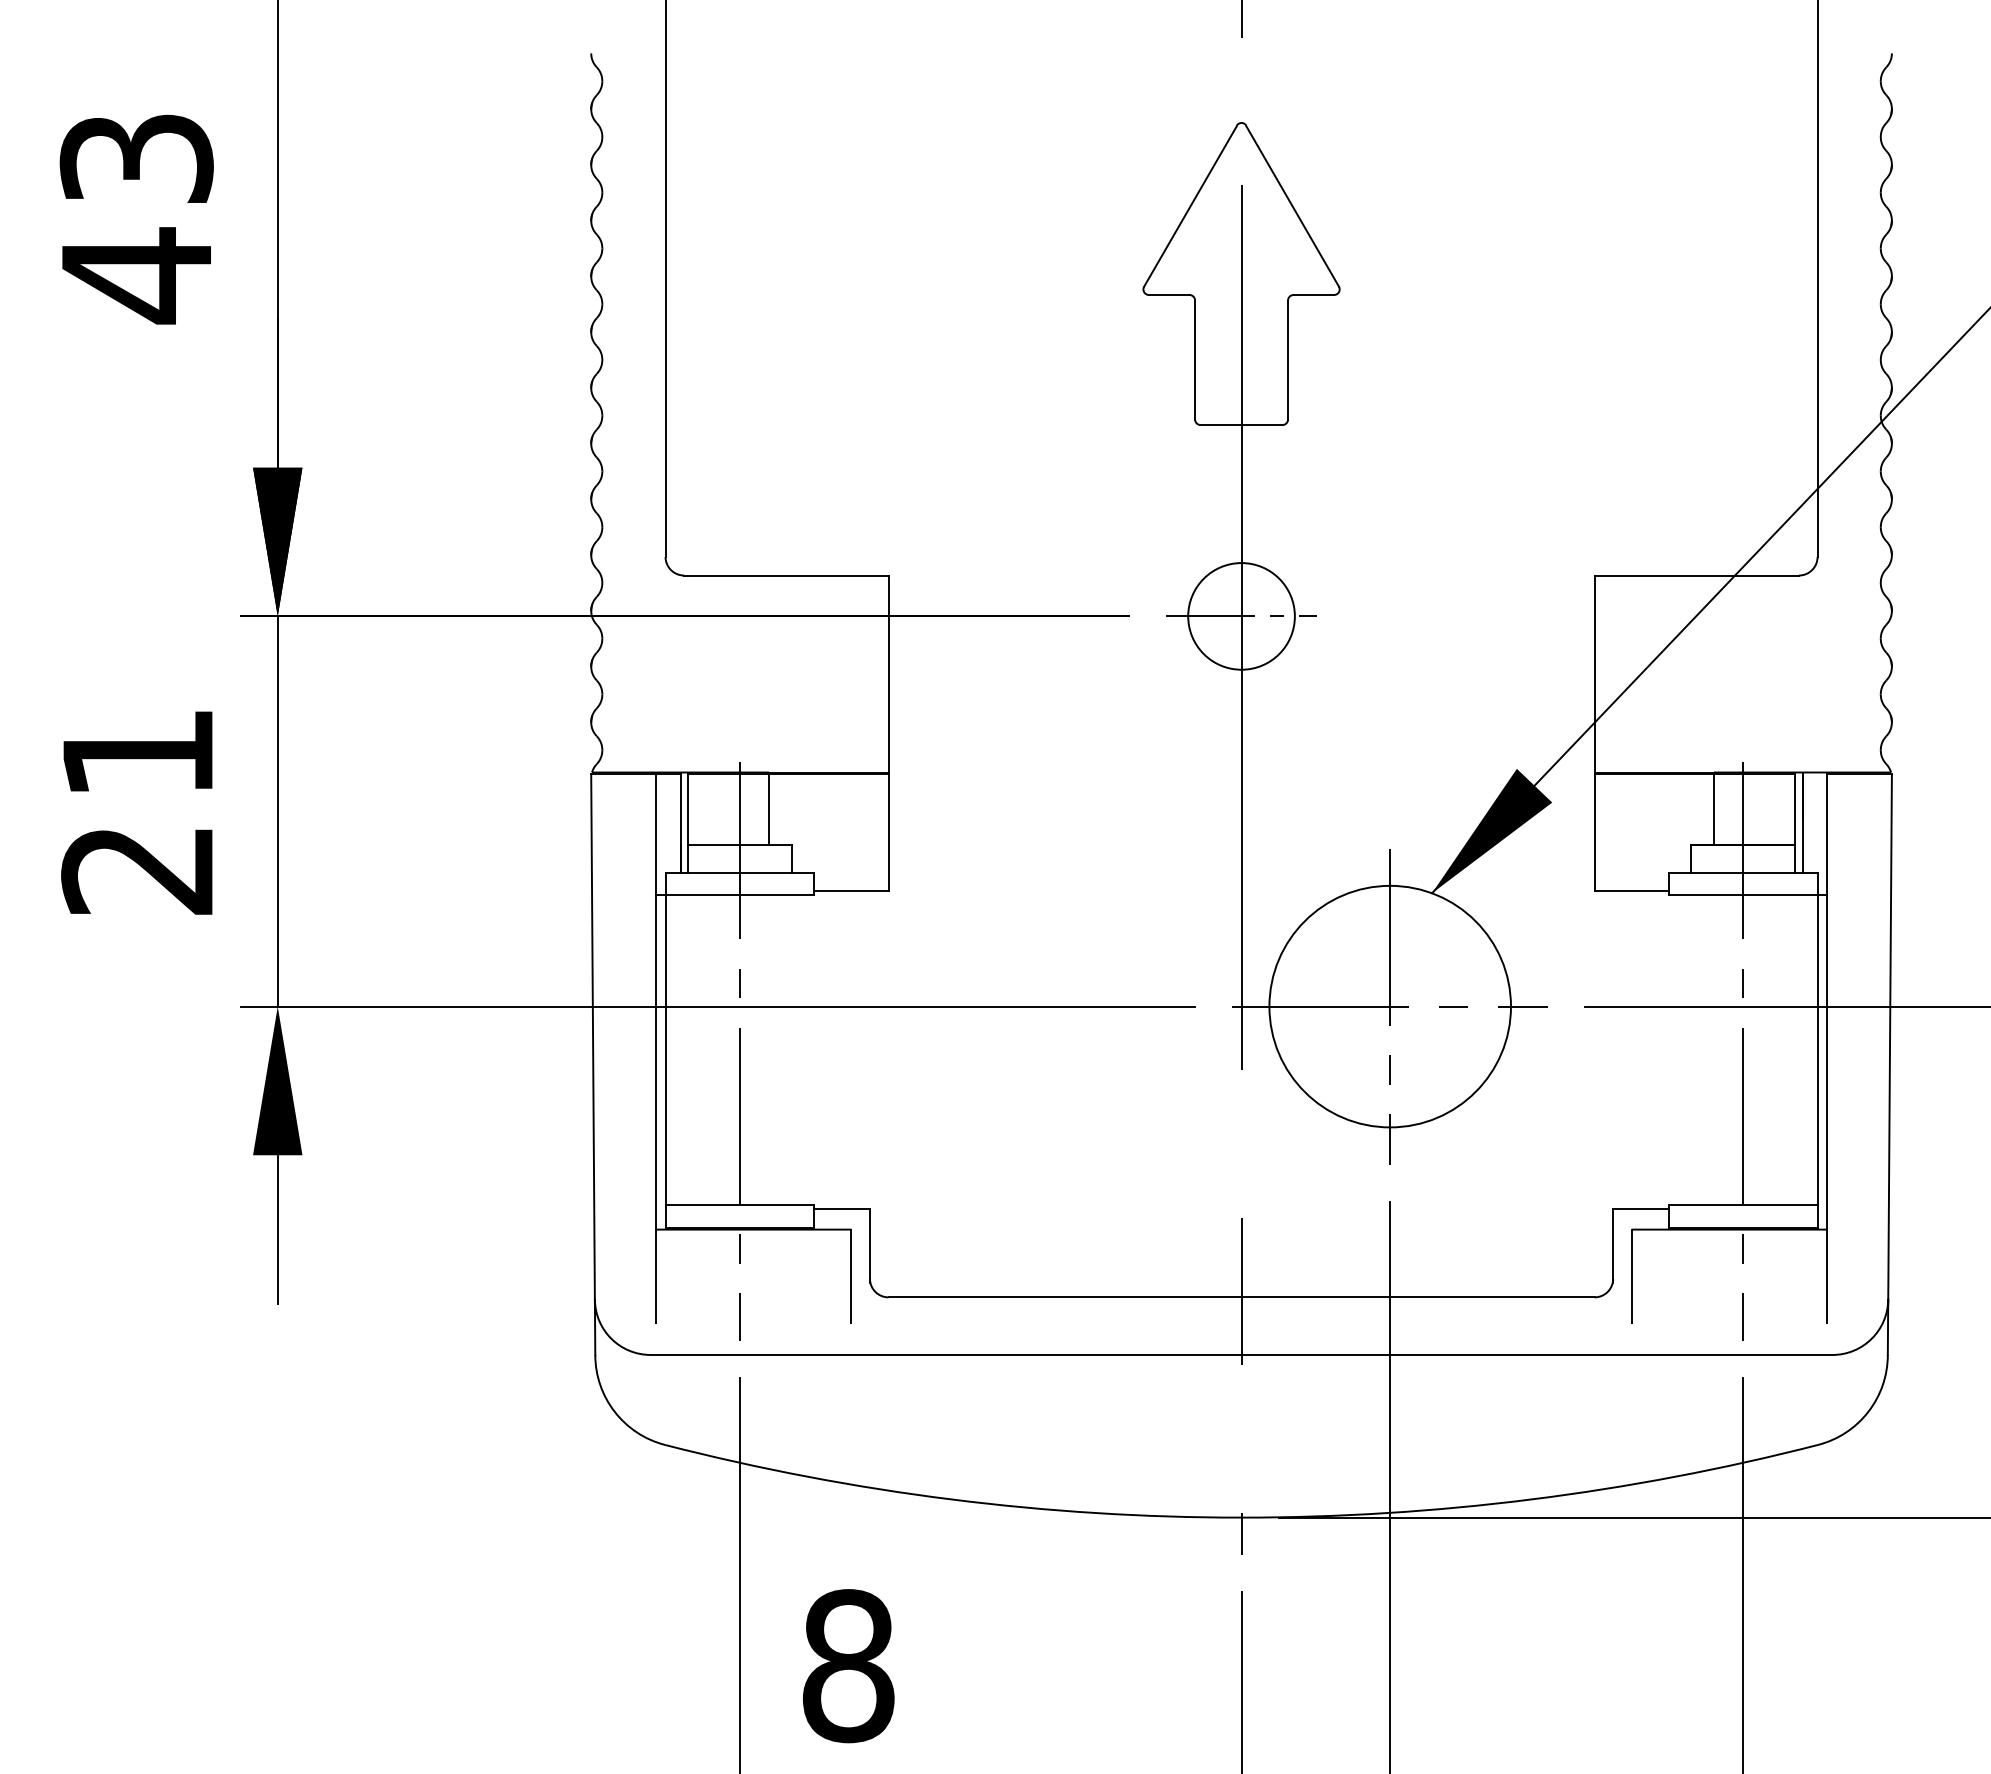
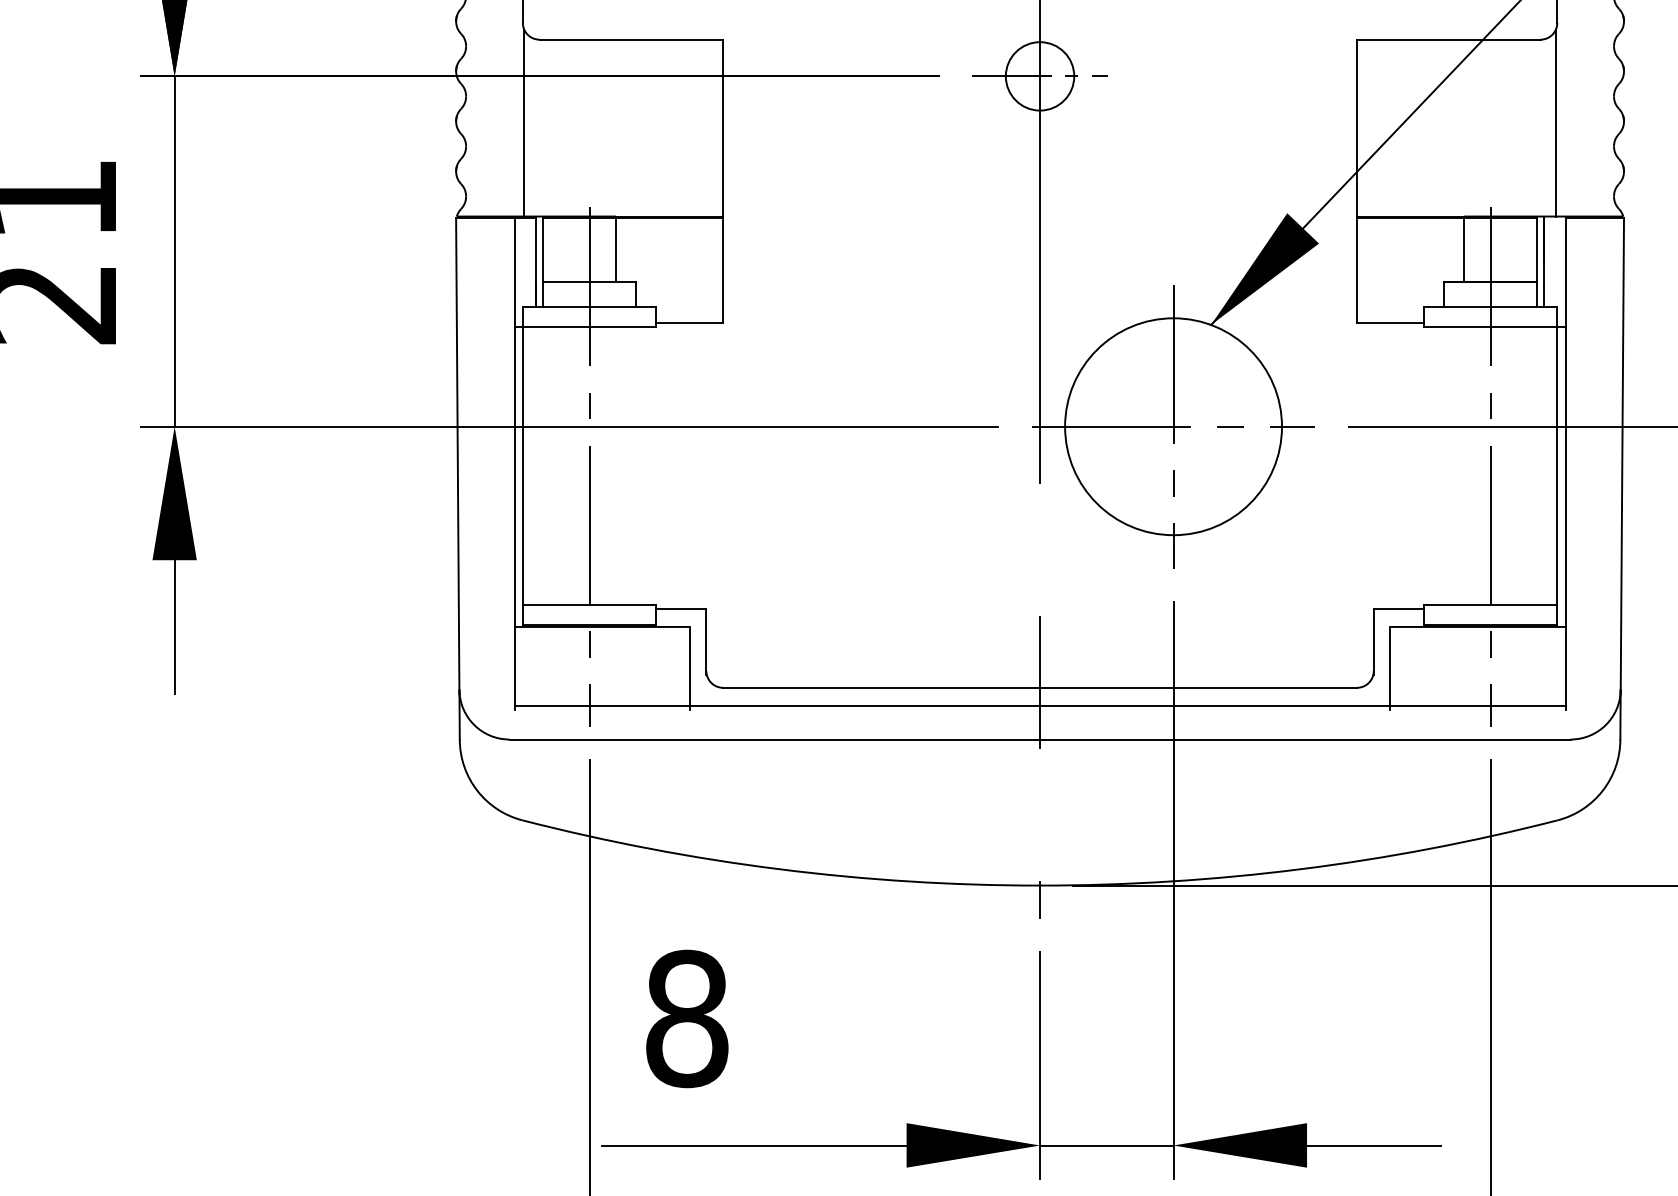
circle: (1241, 616) -> (1040, 76), size x0.71
line: (667, 668) -> (524, 123), added
line: (1815, 668) -> (1555, 123), added
line: (1241, 1317) -> (1040, 705), added

